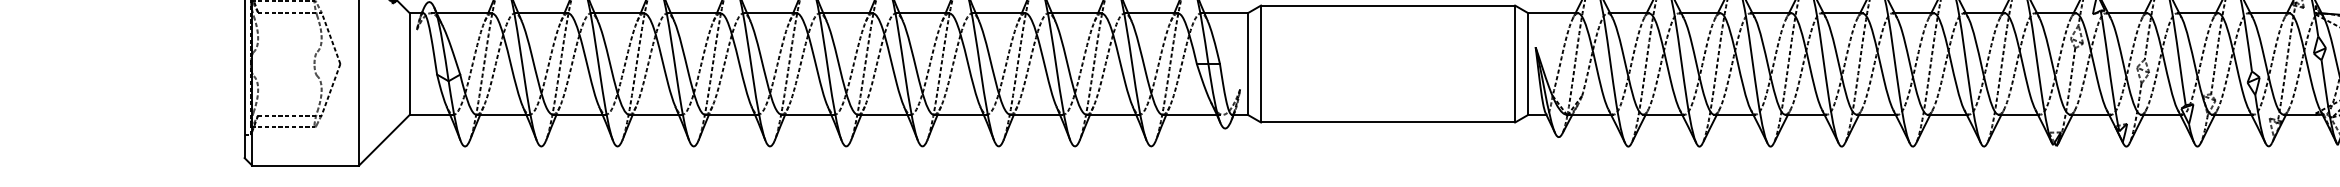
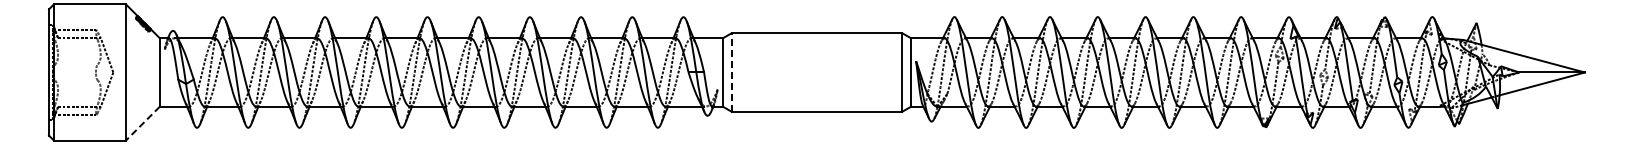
line: (1260, 64) -> (731, 72), solid -> dashed
line: (383, 141) -> (142, 124), solid -> dashed

